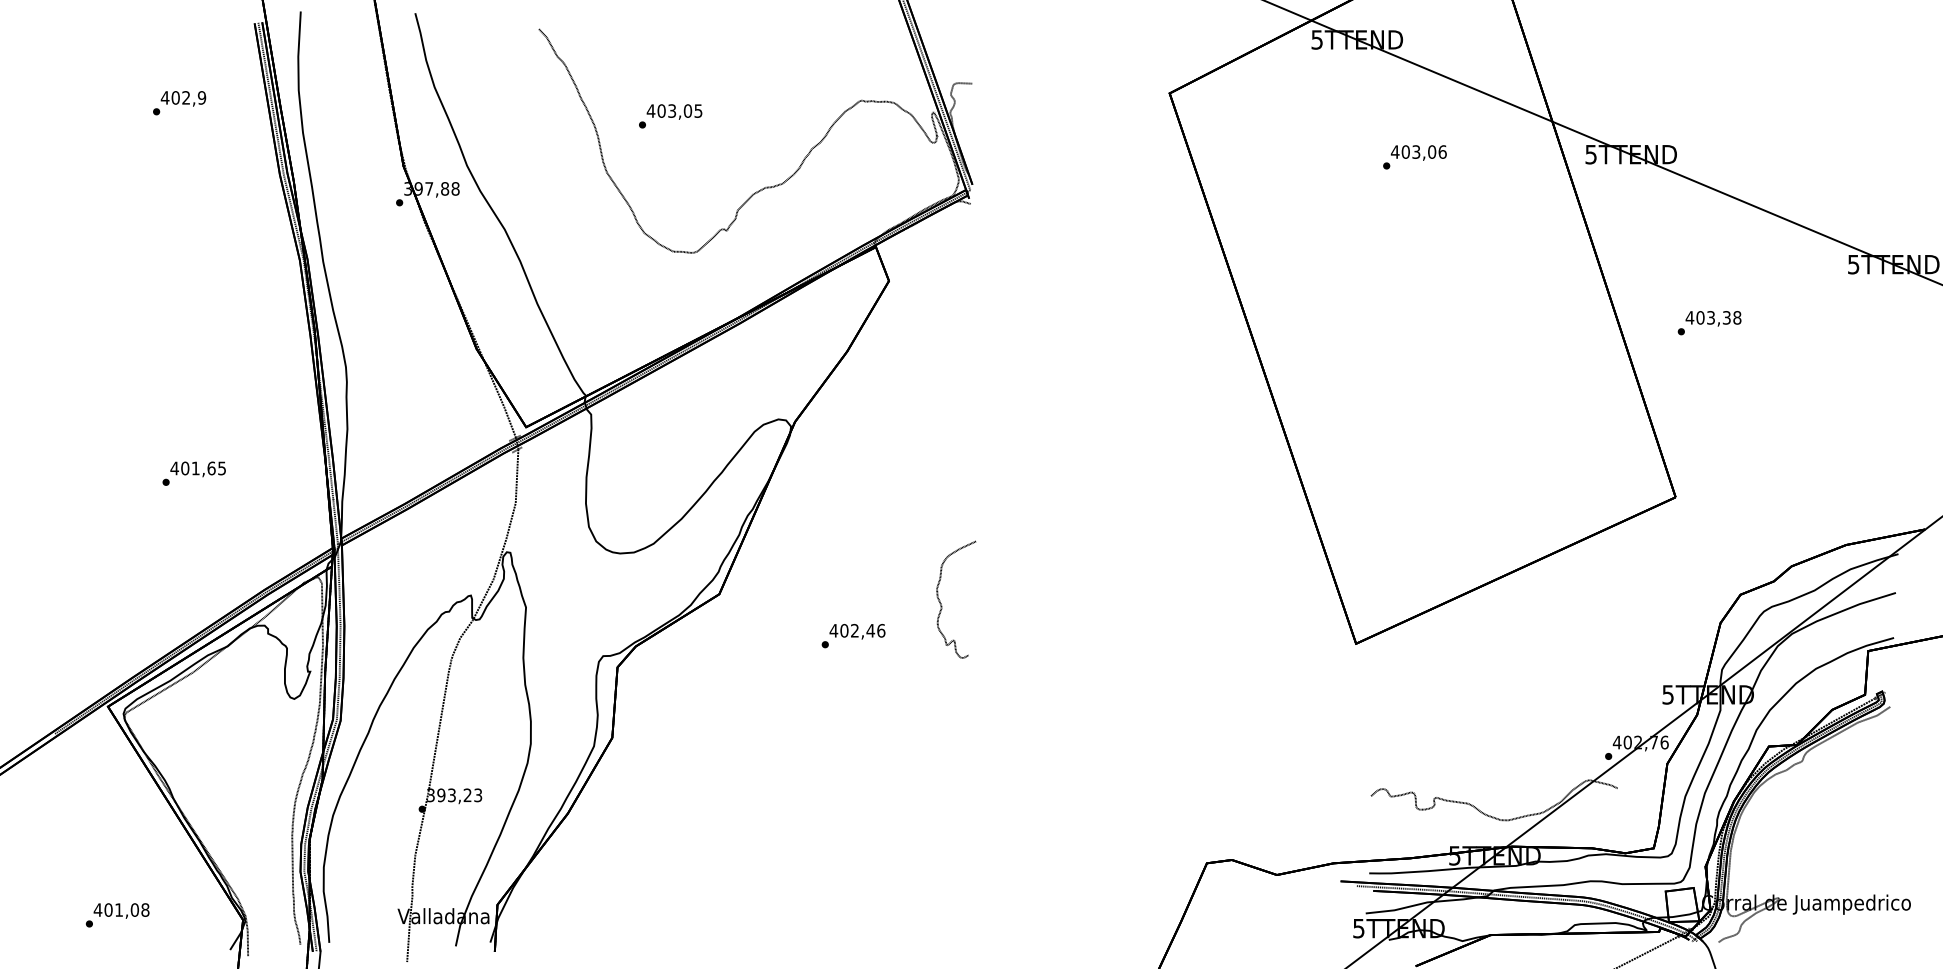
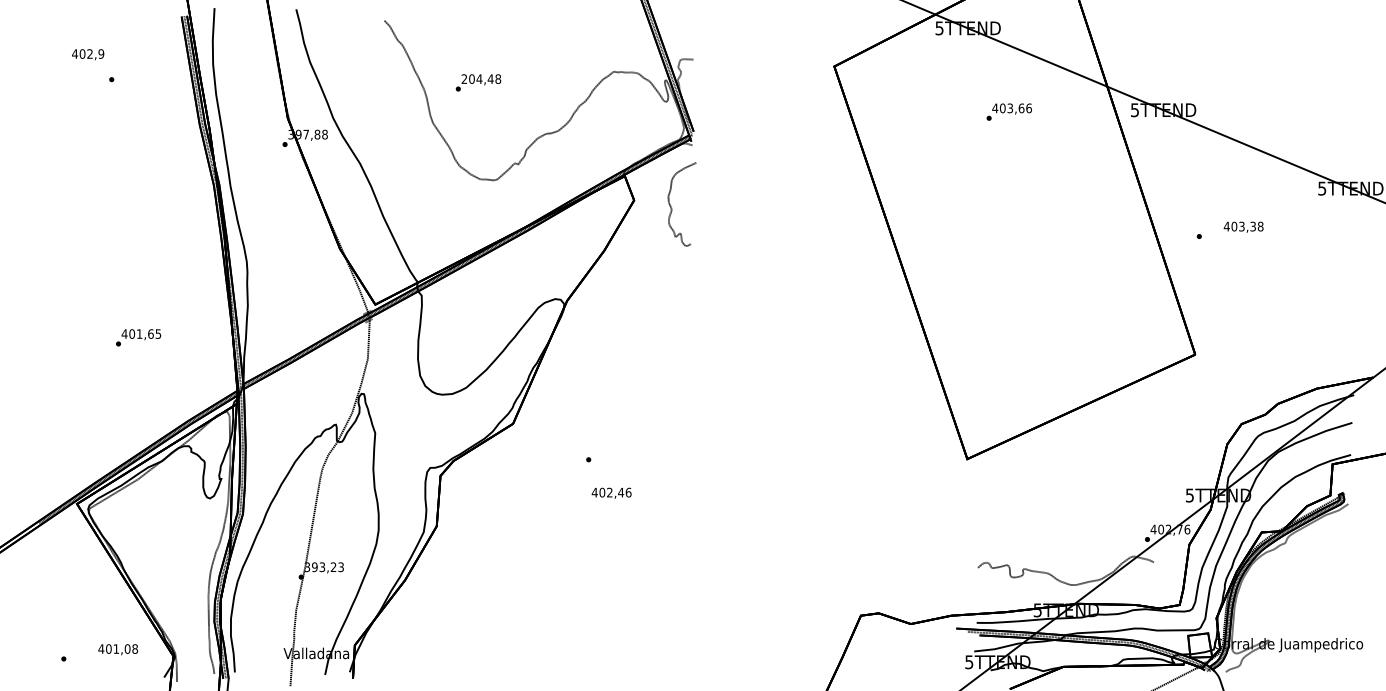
text: (183, 98) -> (88, 54), moved
text: (674, 110) -> (481, 78), 403,05 -> 204,48
text: (1432, 151) -> (1021, 107), 403,06 -> 403,66
text: (1713, 318) -> (1243, 227), moved
curve: (941, 603) -> (671, 207), moved
text: (857, 631) -> (611, 493), moved
text: (121, 910) -> (118, 649), moved

